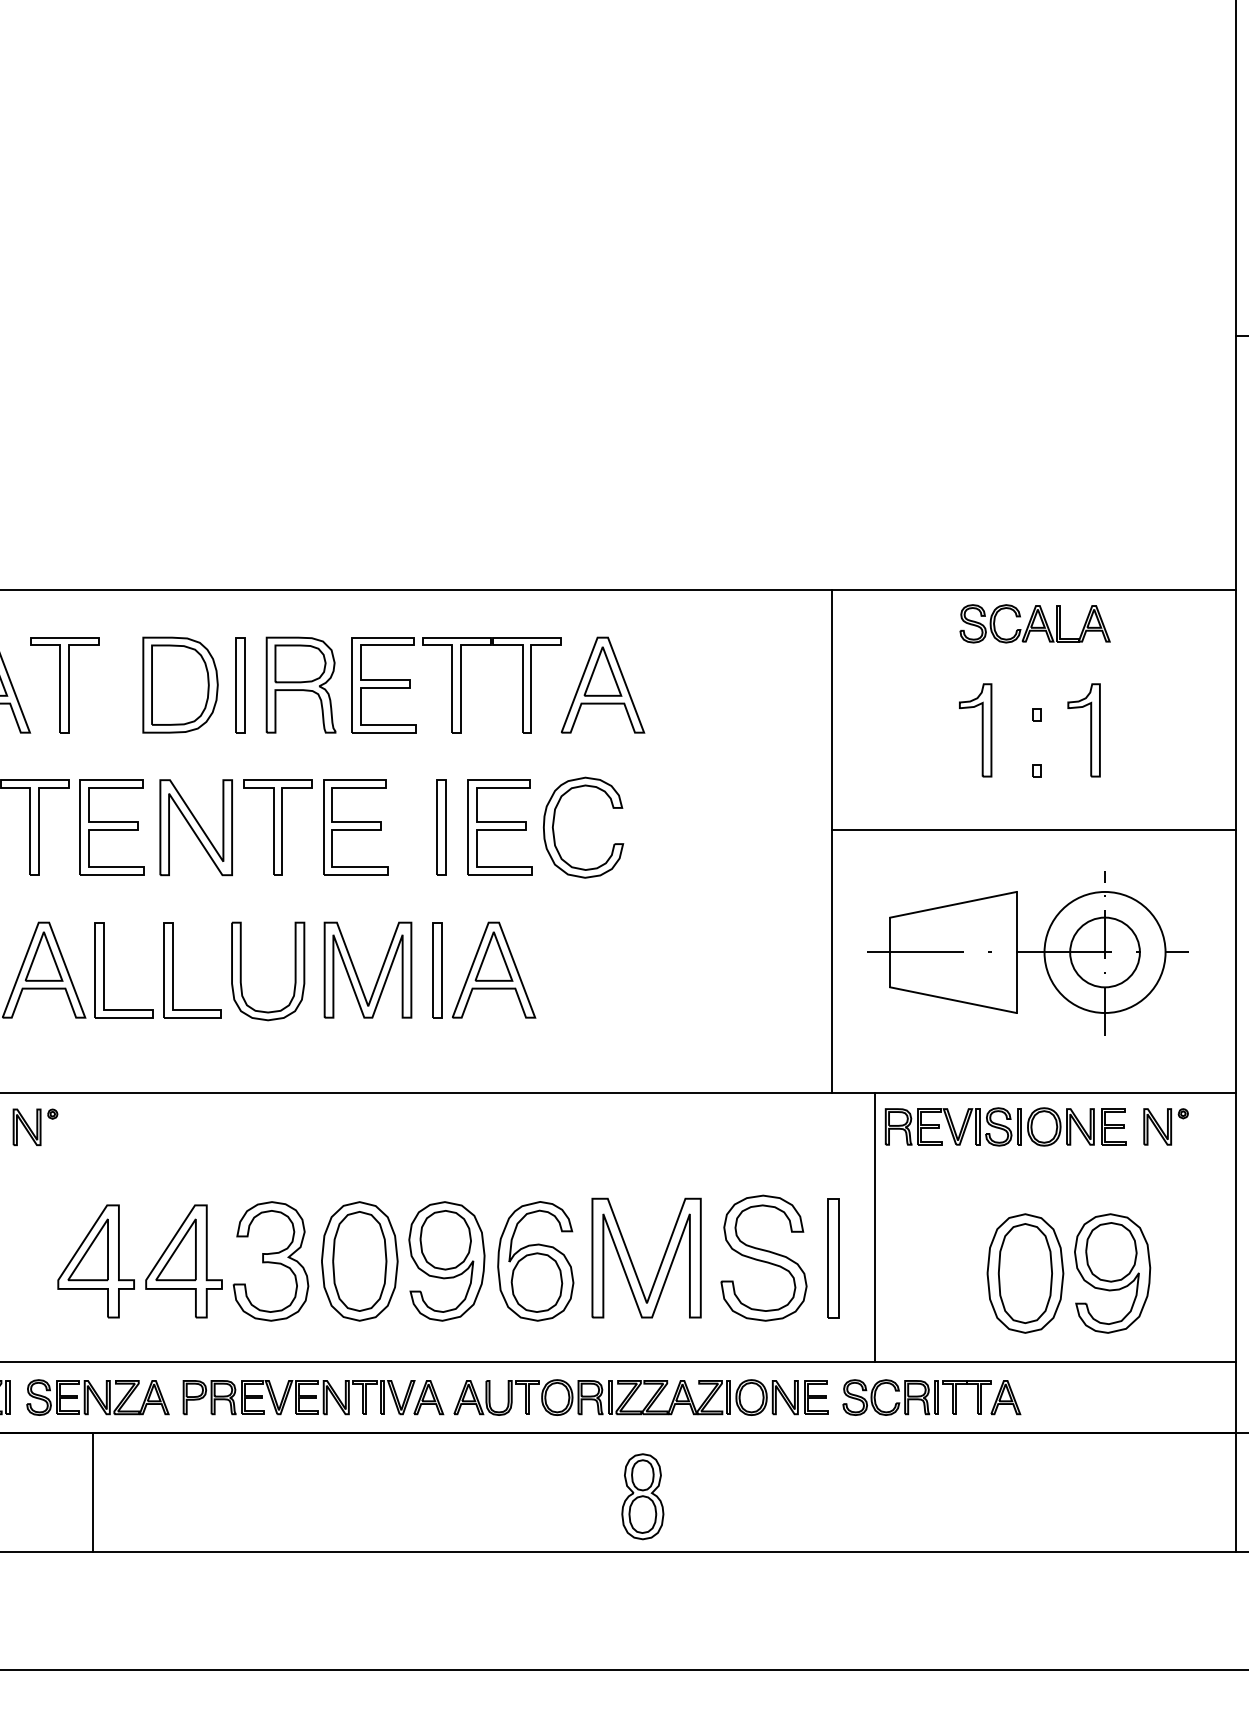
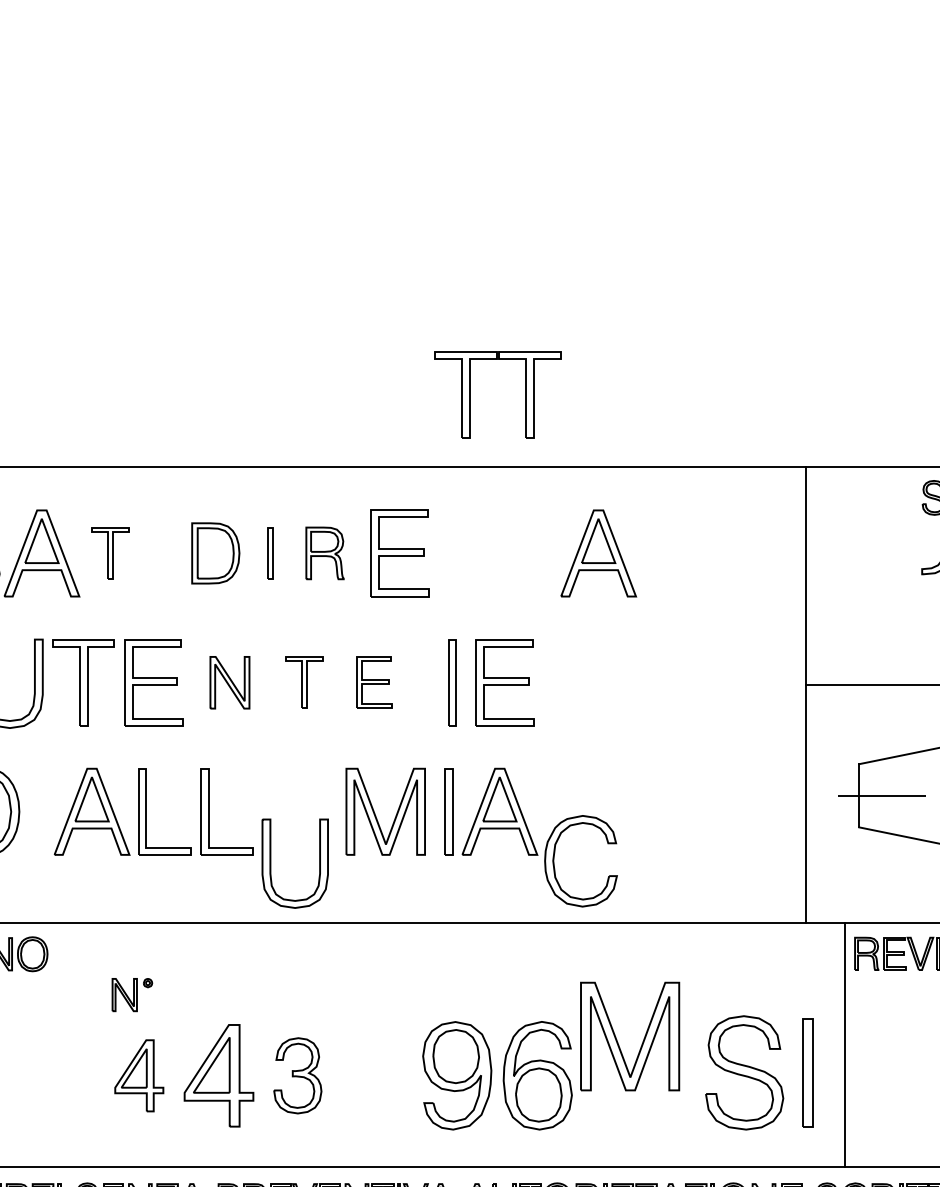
part: (180, 684) -> (215, 552), size x0.7
part: (300, 684) -> (324, 552), size x0.6
part: (64, 685) -> (110, 553), size x0.6
part: (240, 685) -> (270, 553), size x0.6
part: (461, 685) -> (470, 395), moved
part: (554, 824) -> (554, 858), moved
part: (195, 827) -> (229, 682), size x0.6
part: (277, 827) -> (303, 682), size x0.6
part: (355, 827) -> (374, 682), size x0.6
part: (294, 971) -> (319, 863), moved
part: (35, 1127) -> (132, 995), moved
part: (95, 1261) -> (138, 1075), size x0.7
part: (270, 1261) -> (297, 1075), size x0.7
part: (359, 1261) -> (378, 1075), removed
part: (632, 1261) -> (617, 1039), moved

